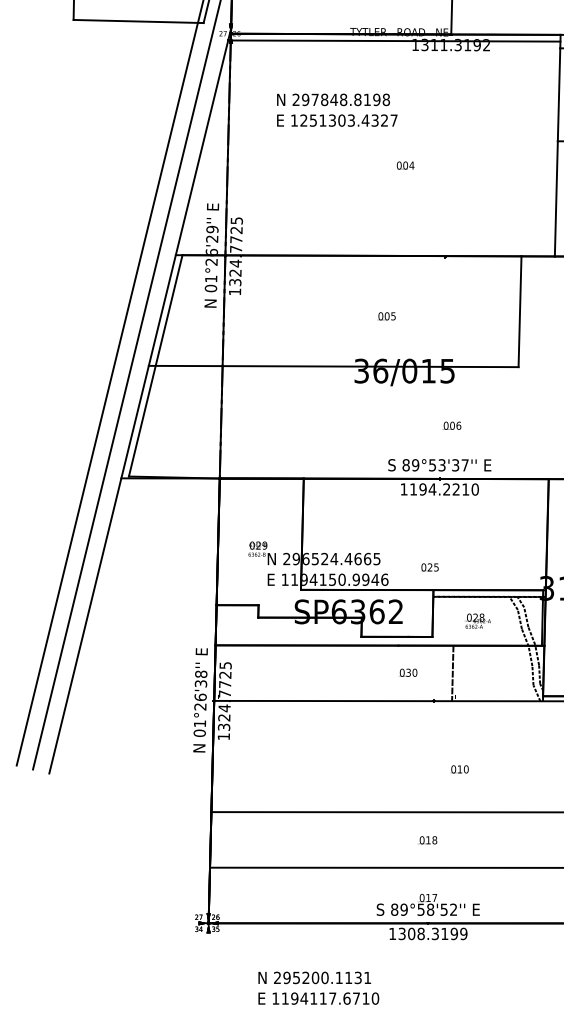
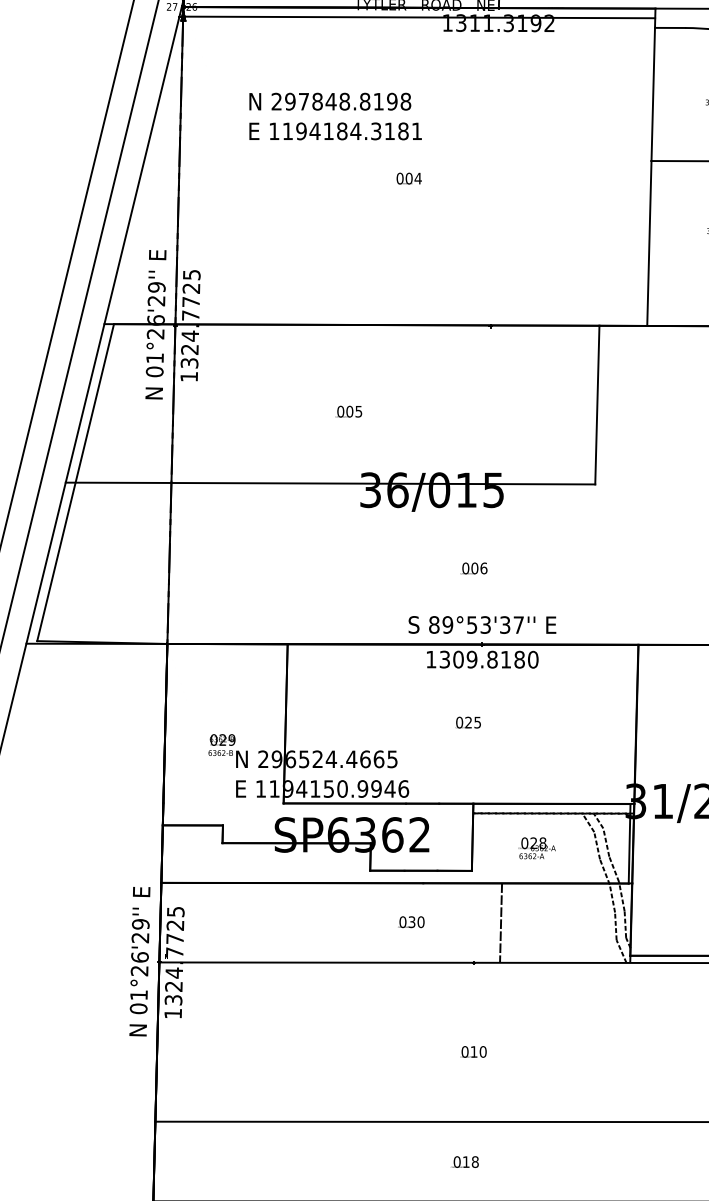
text: (348, 120) -> (351, 131), 1251303.4327 -> 1194184.3181
text: (405, 165) -> (408, 178), moved
text: (386, 316) -> (348, 411), moved
text: (451, 425) -> (473, 568), moved
text: (439, 489) -> (482, 659), 1194.2210 -> 1309.8180
text: (429, 567) -> (467, 722), moved
text: (408, 672) -> (411, 921), moved
text: (201, 678) -> (141, 930), 01°26'38'' -> 01°26'29''
text: (459, 769) -> (473, 1052), moved

